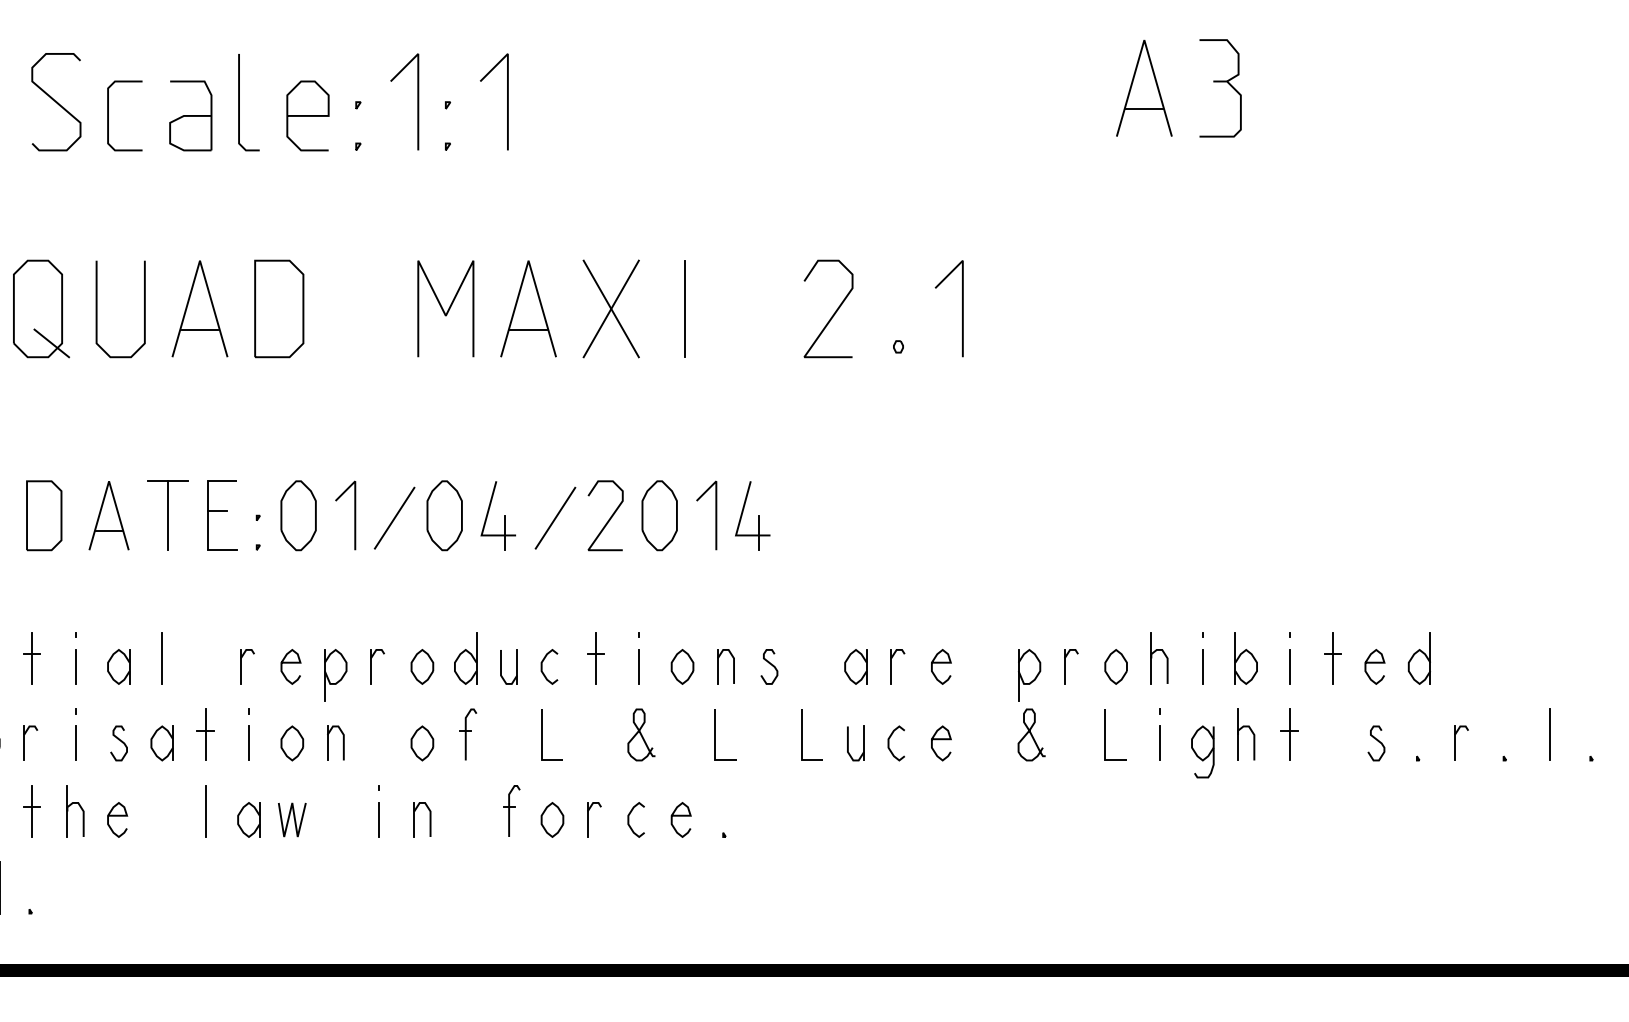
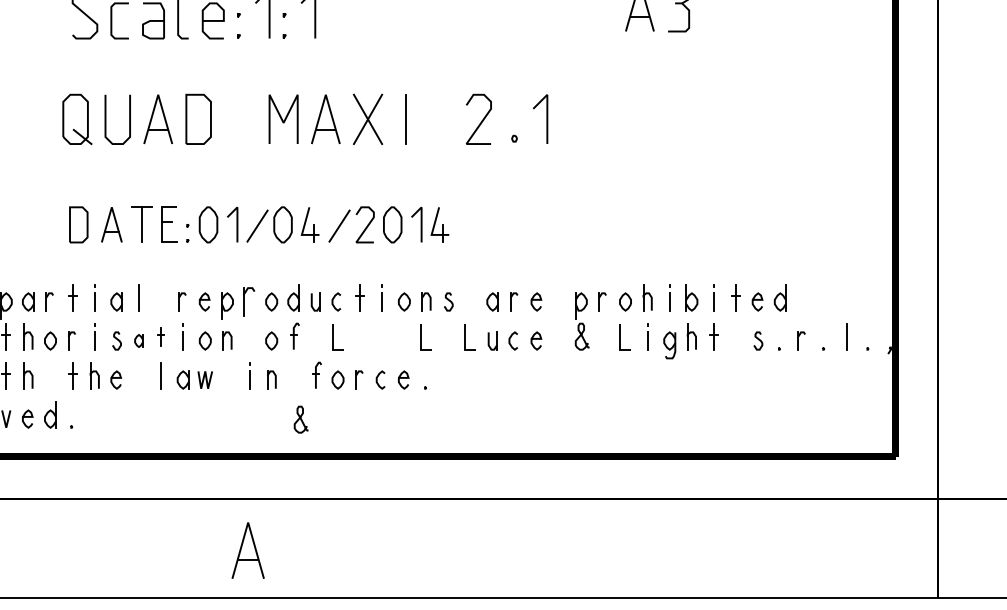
part: (376, 665) -> (248, 301), size x1.6
part: (204, 734) -> (160, 336), size x0.7
curve: (639, 734) -> (300, 419), moved
part: (161, 742) -> (138, 340), size x0.7

